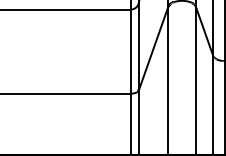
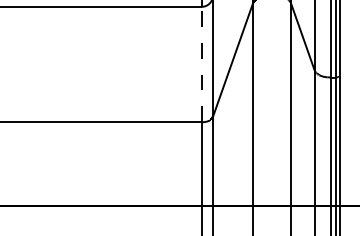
line: (130, 51) -> (201, 64), solid -> dashed

